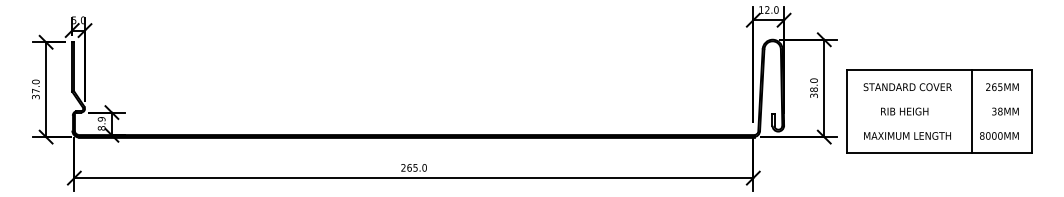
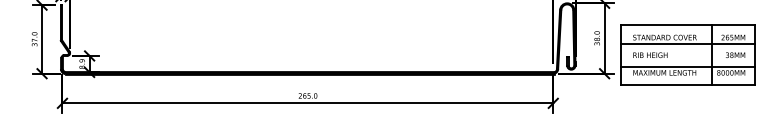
line: (939, 95) -> (687, 43), added
text: (904, 111) -> (650, 55), moved
line: (939, 127) -> (687, 66), added

